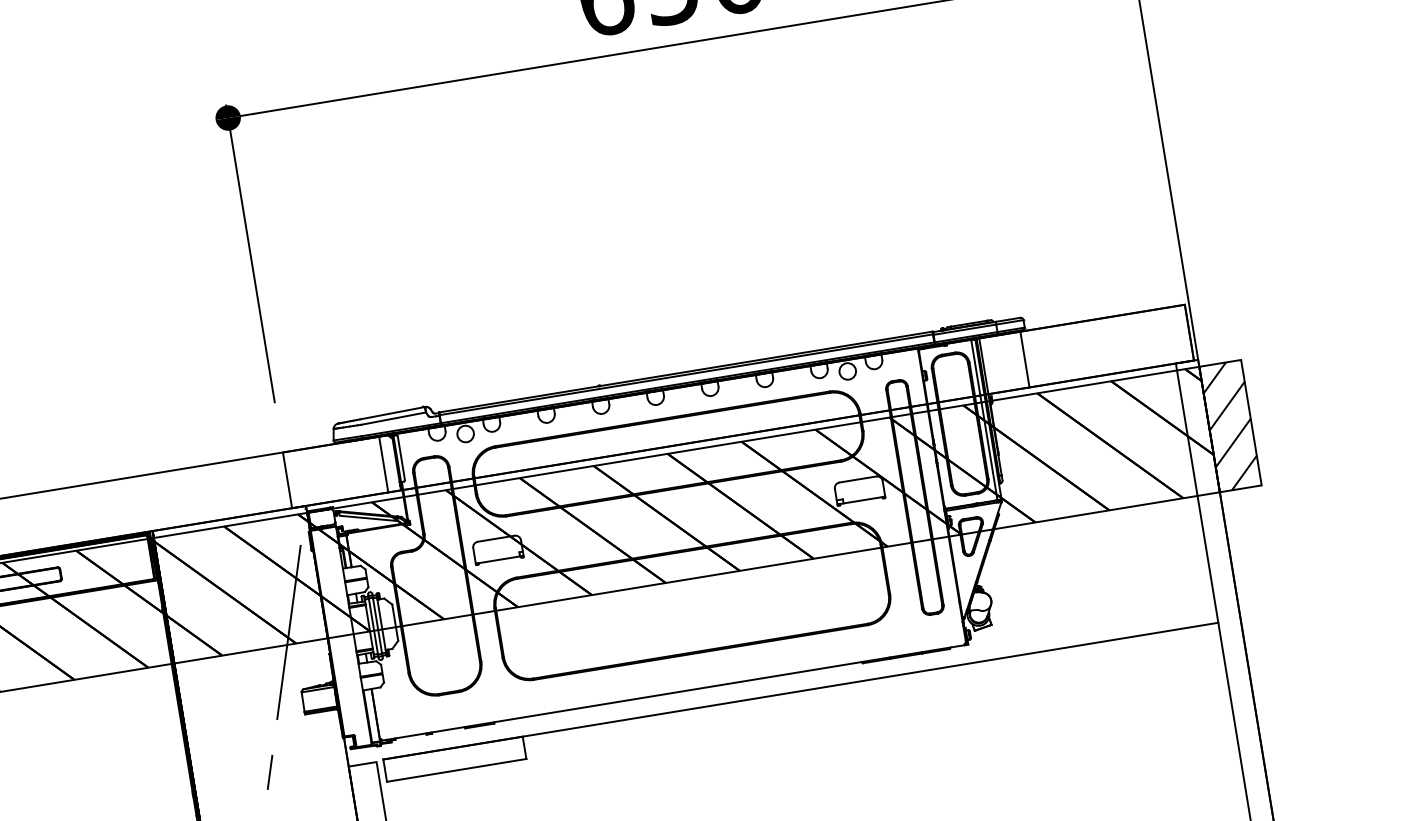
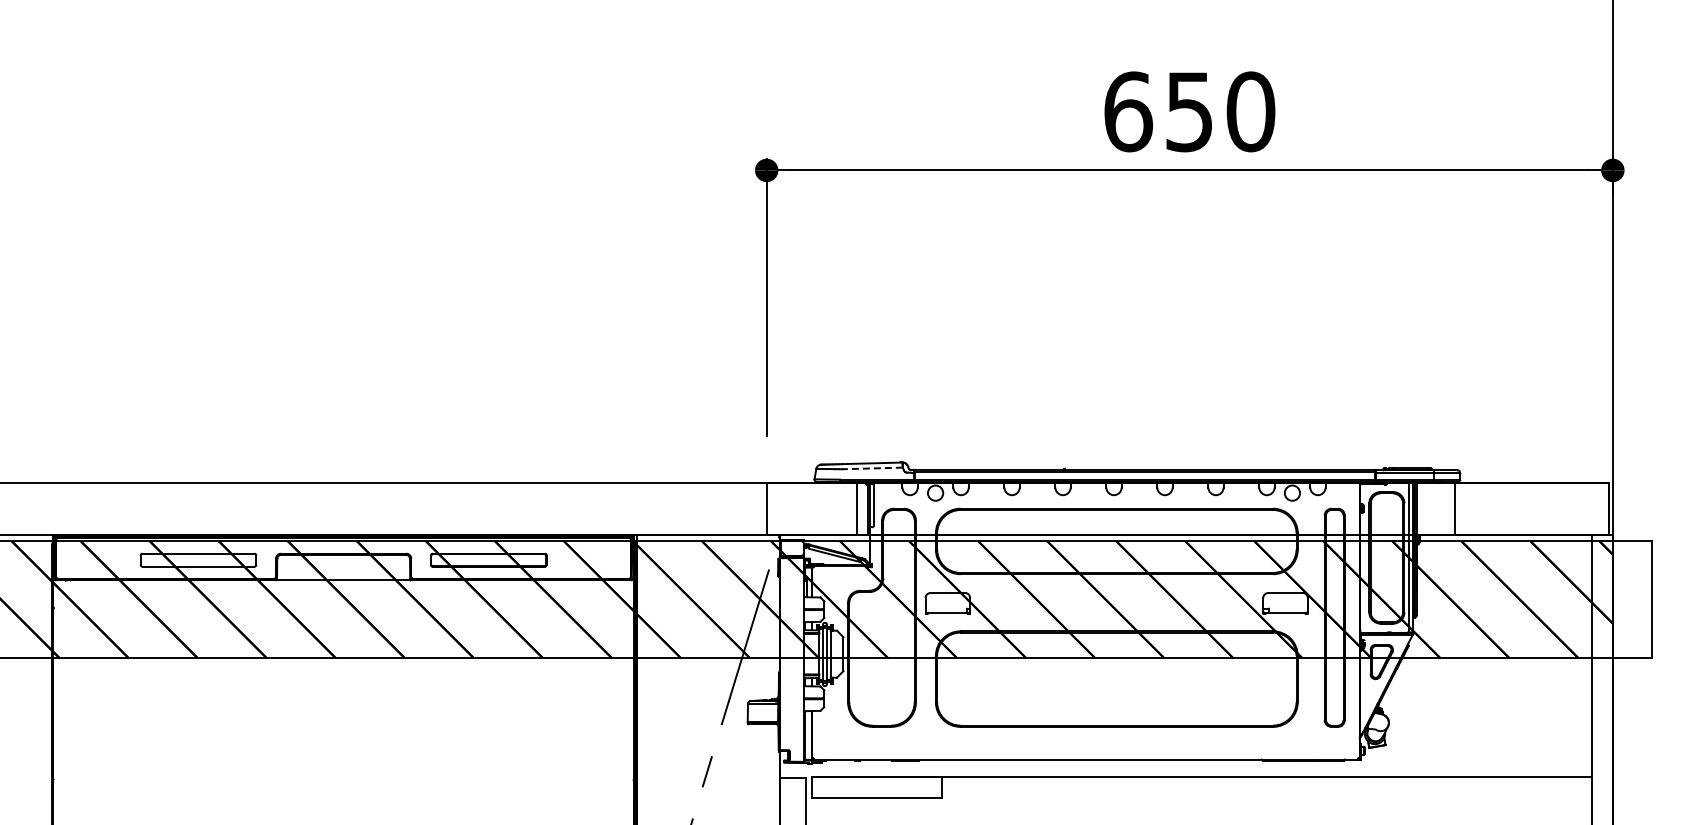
line: (393, 418) -> (872, 468), solid -> dashed
hatch: (1229, 425) -> (1631, 599), removed

